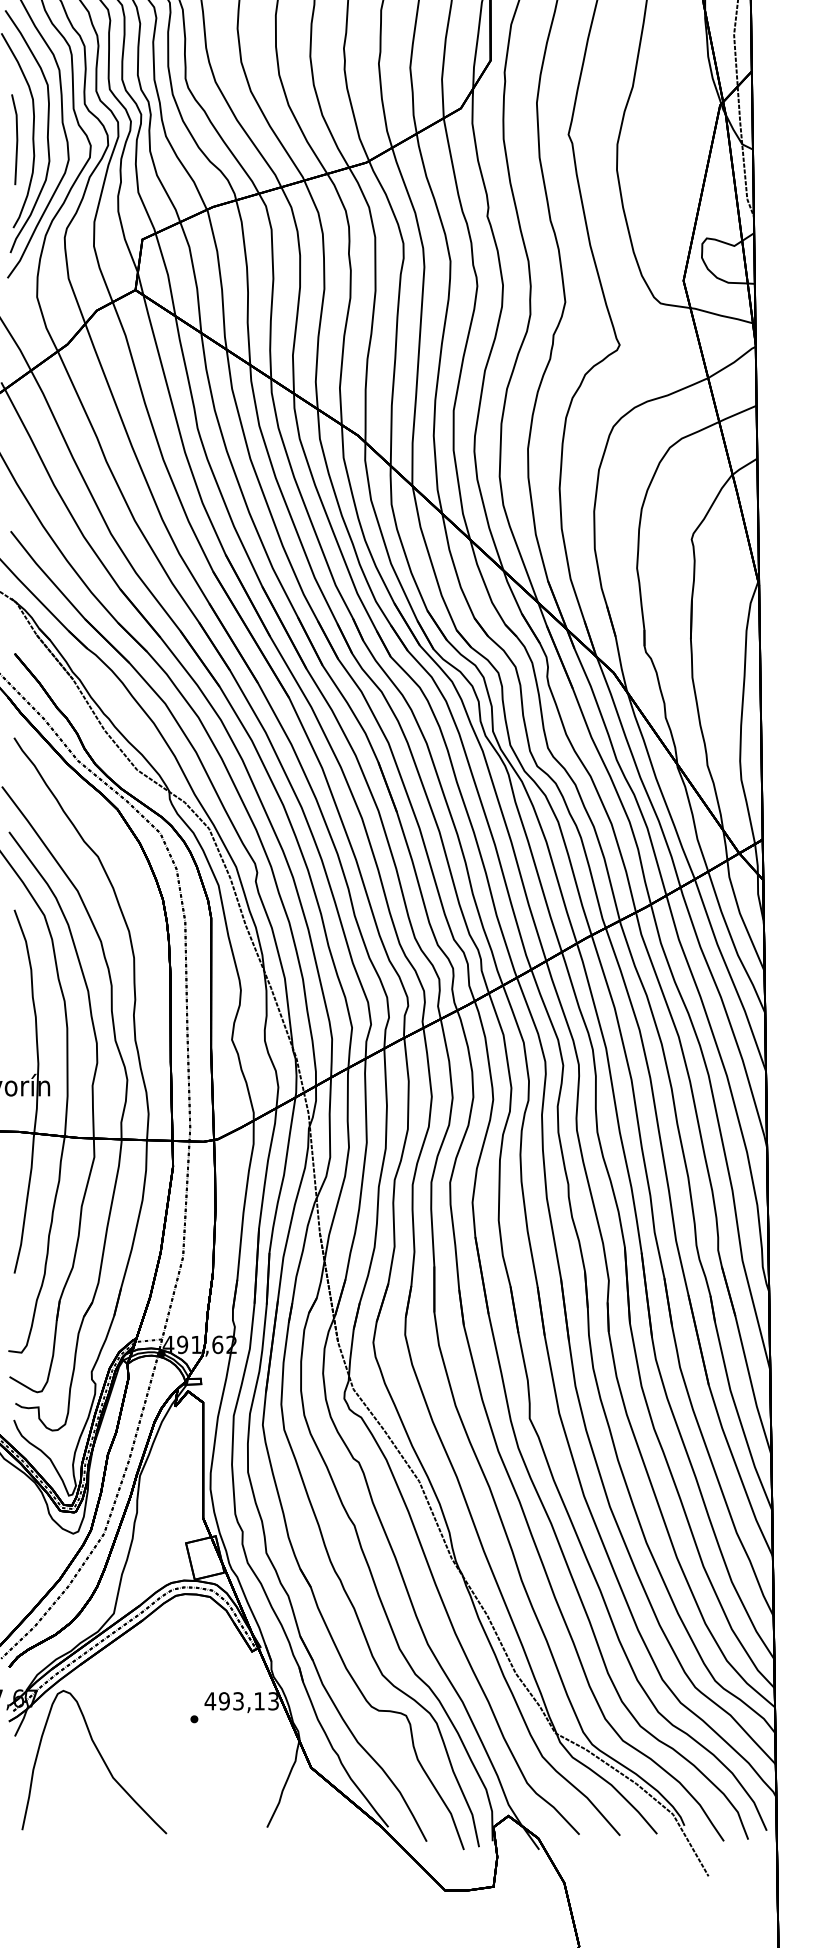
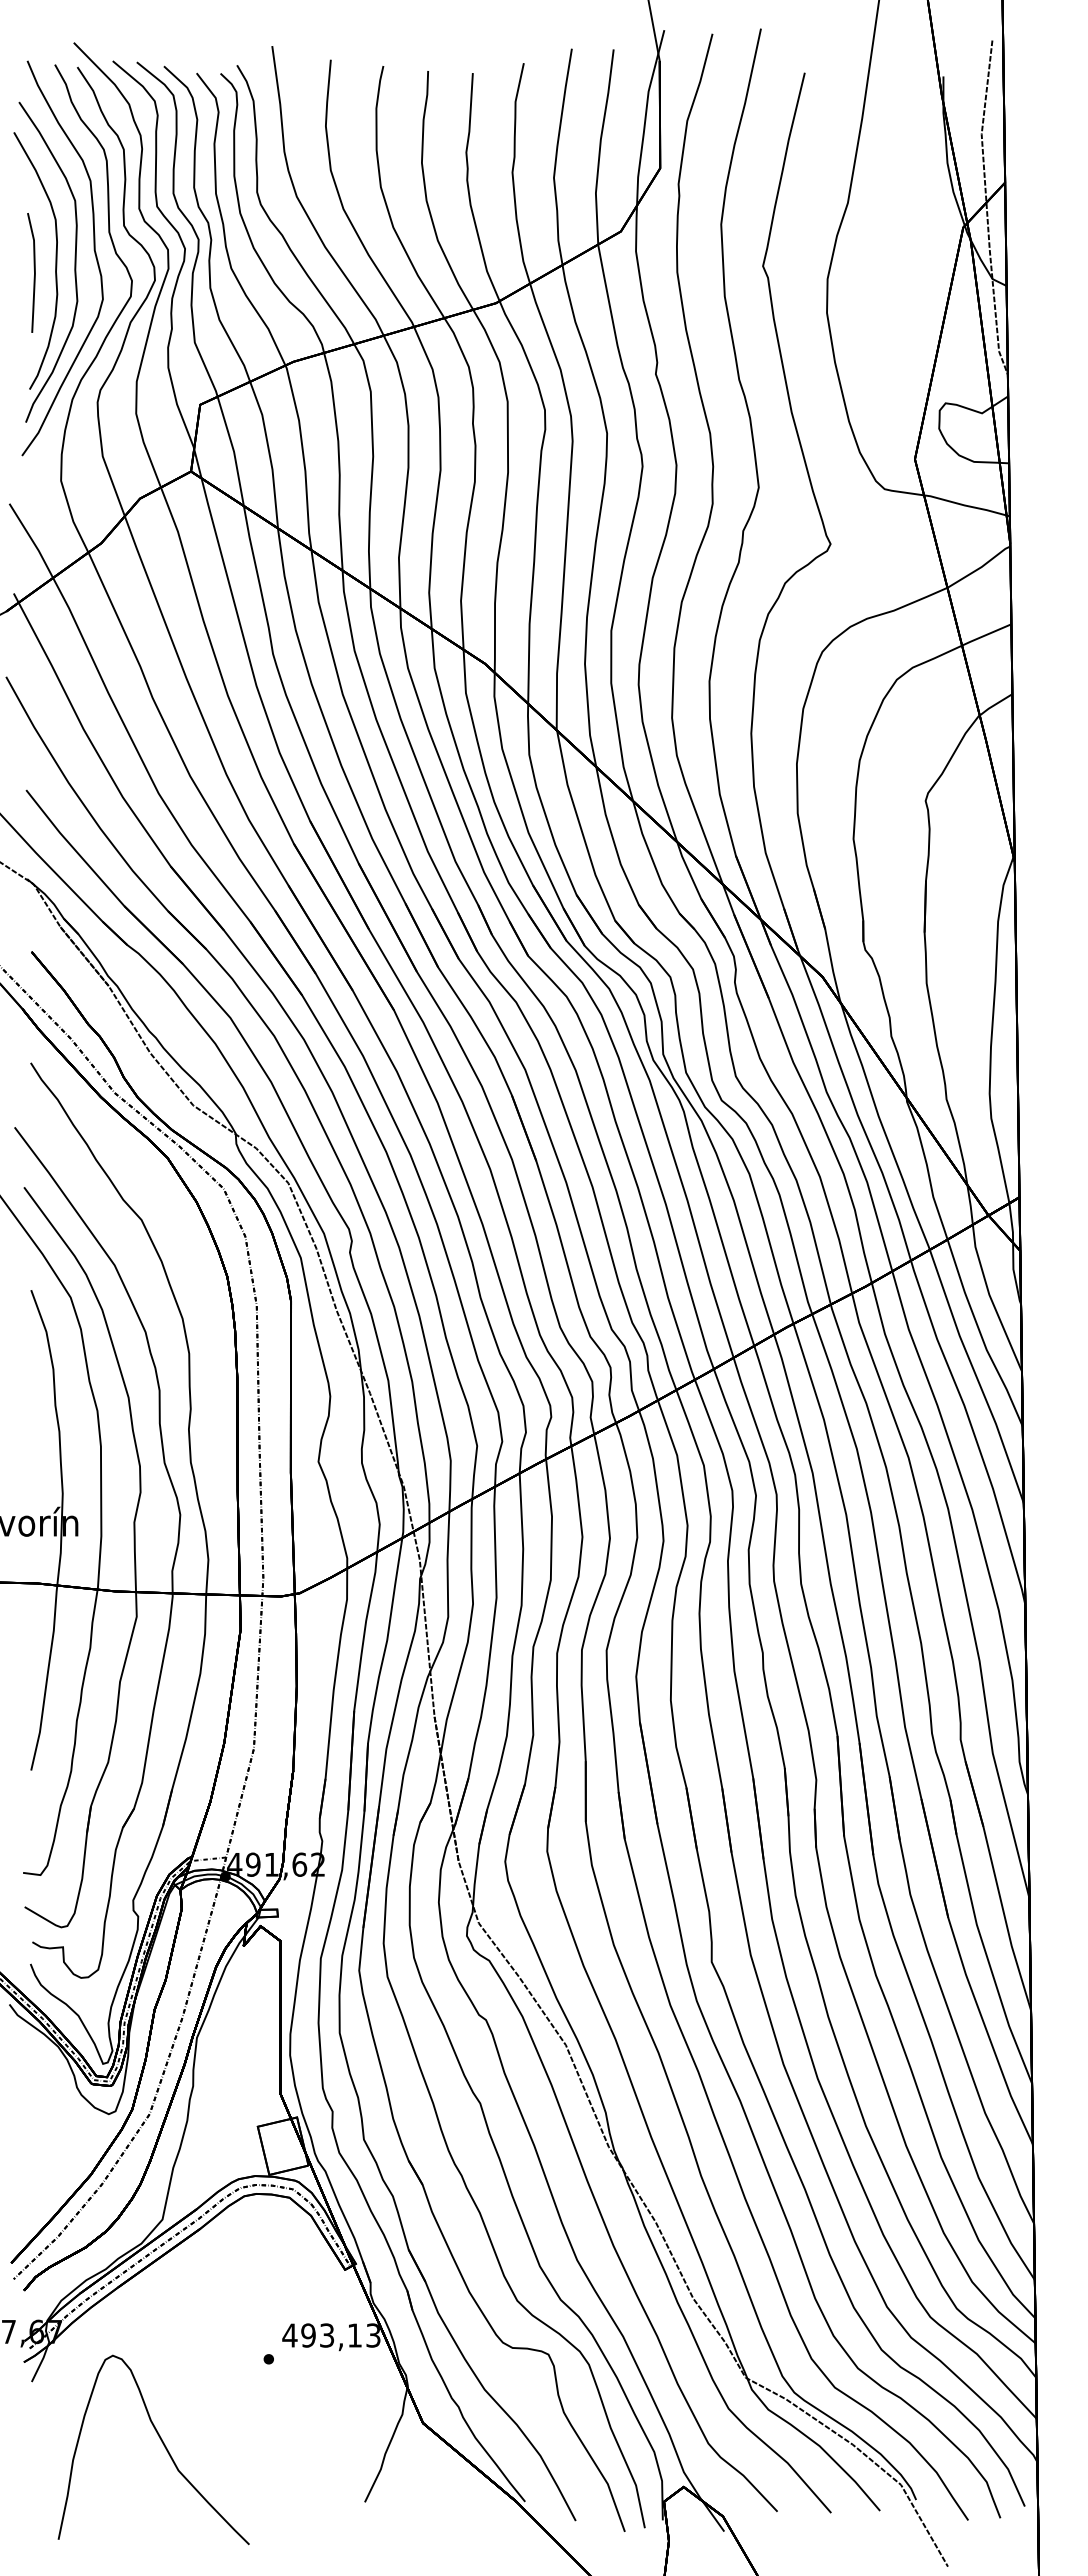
curve: (100, 1756) -> (161, 2442), moved

